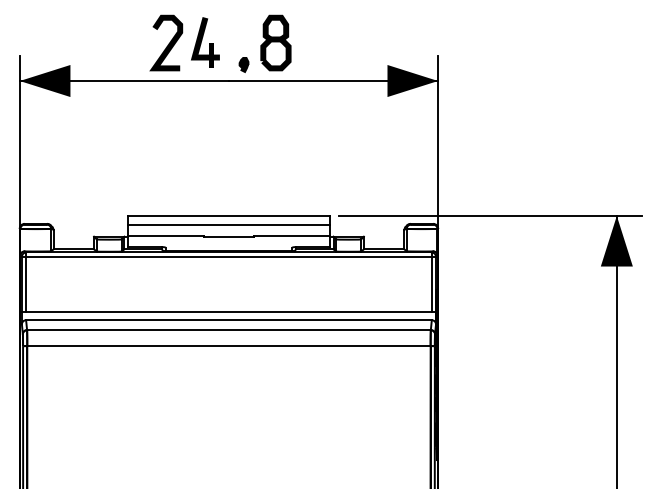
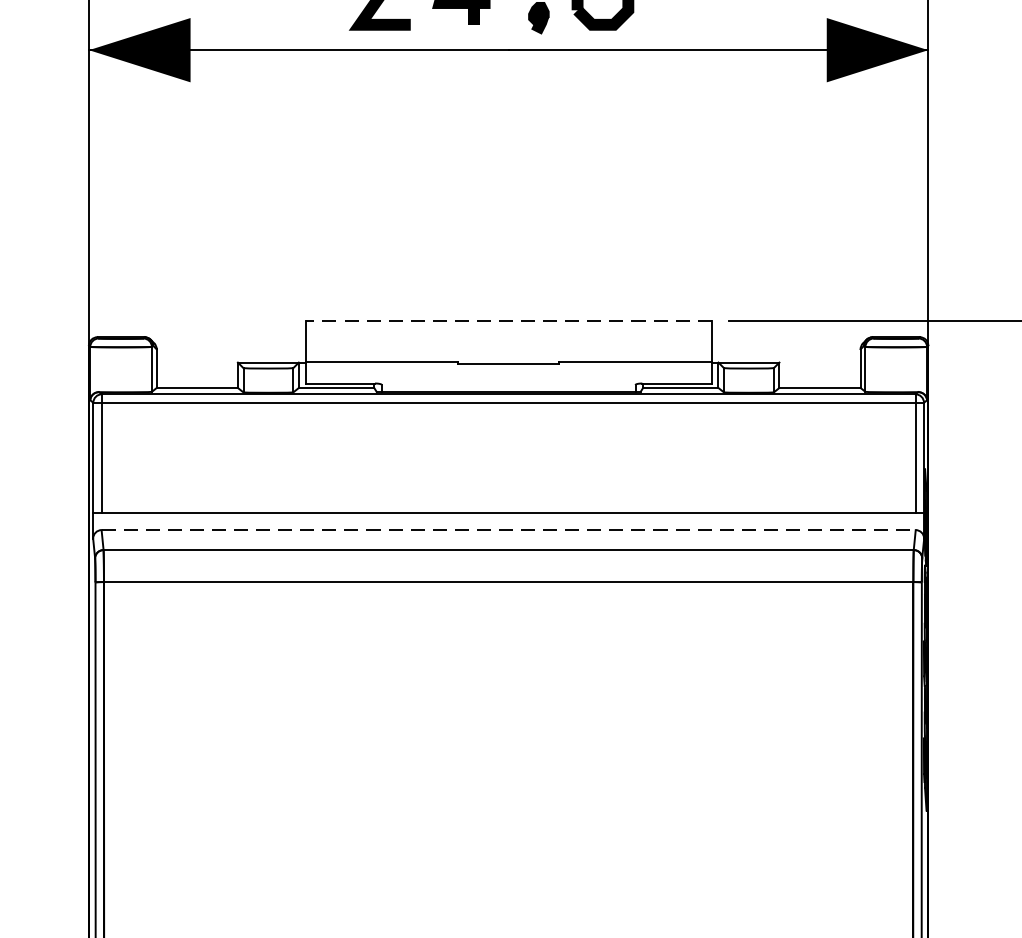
line: (228, 215) -> (507, 320), solid -> dashed
line: (228, 224) -> (507, 338), removed
line: (228, 320) -> (507, 530), solid -> dashed

